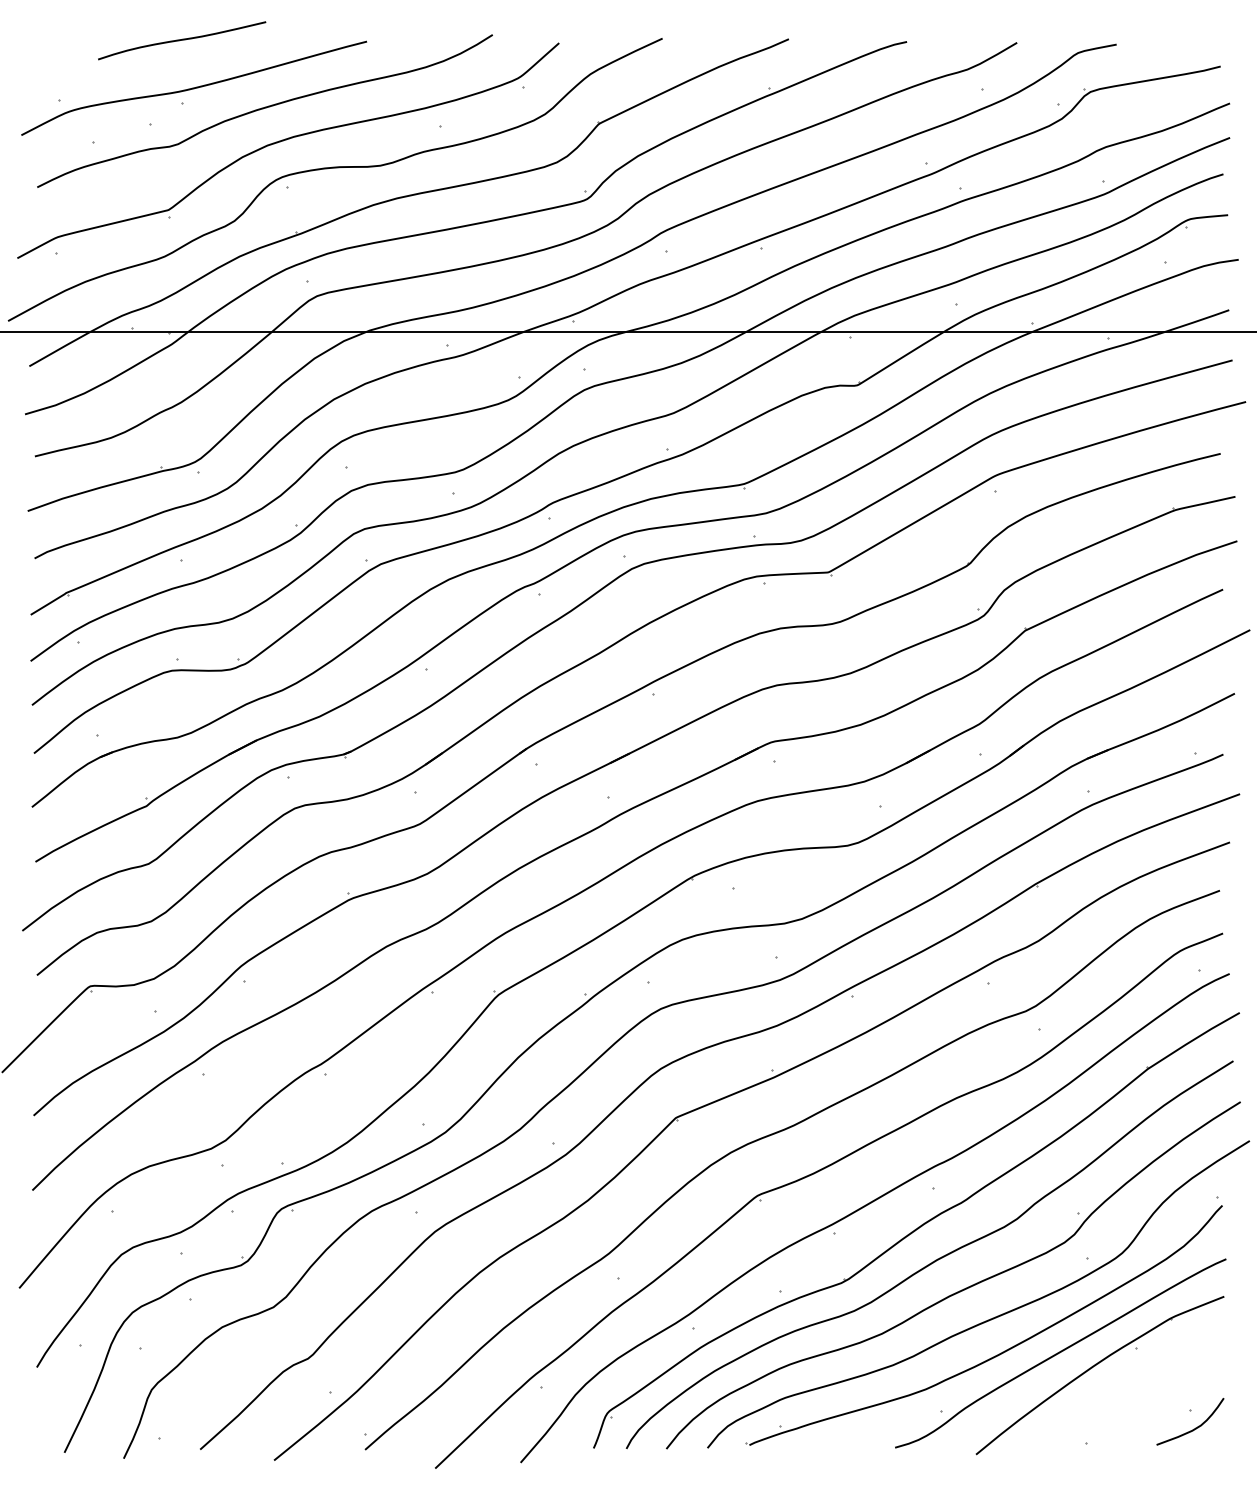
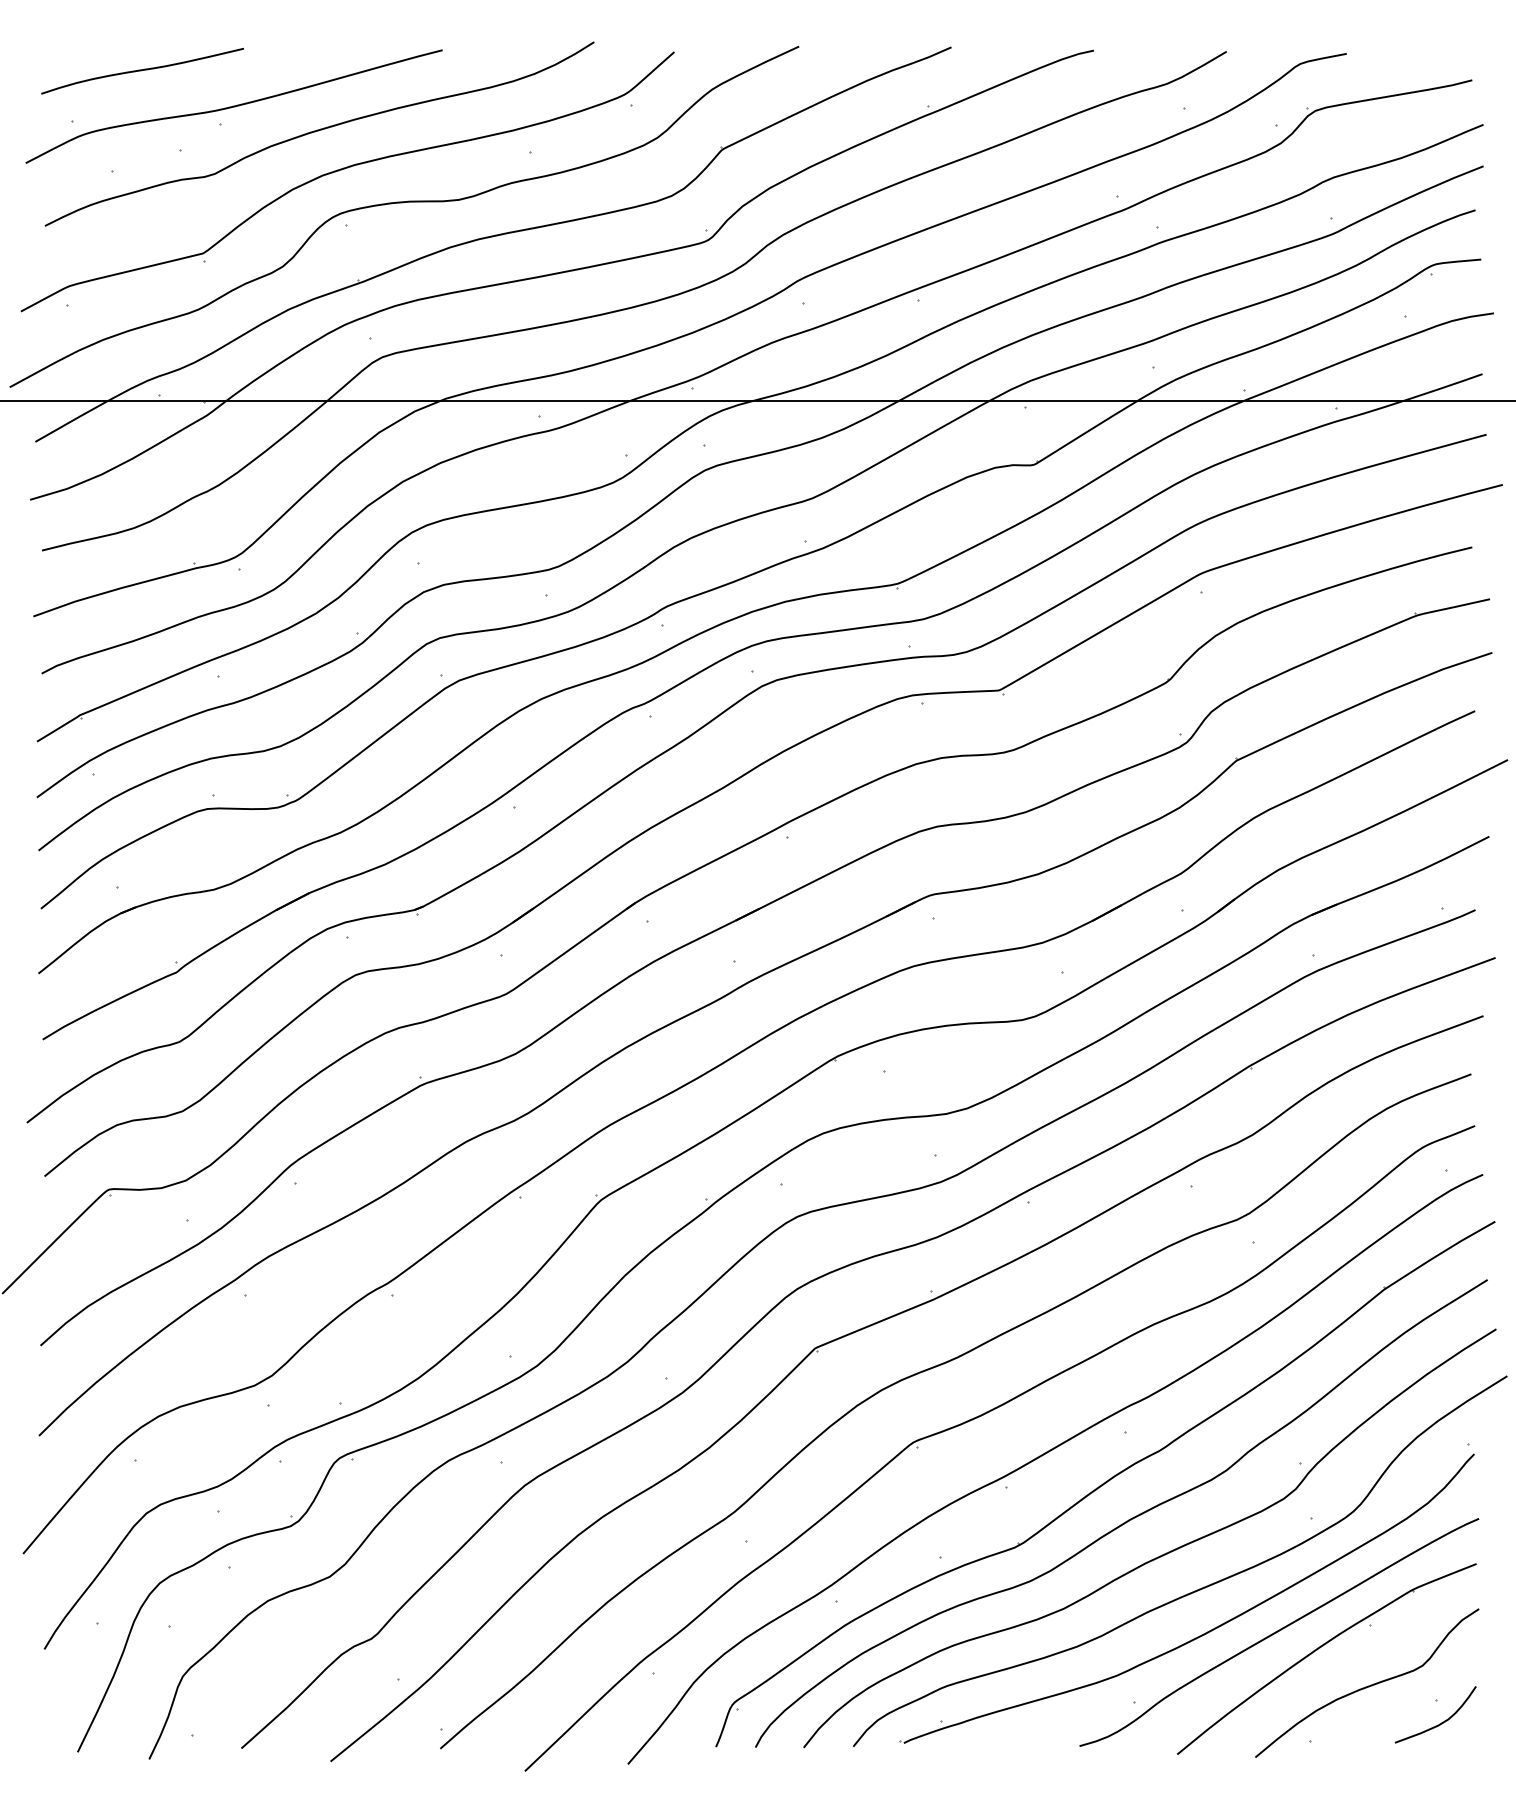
curve: (182, 40) -> (142, 70), moved
curve: (1134, 1397) -> (1368, 1685), added

